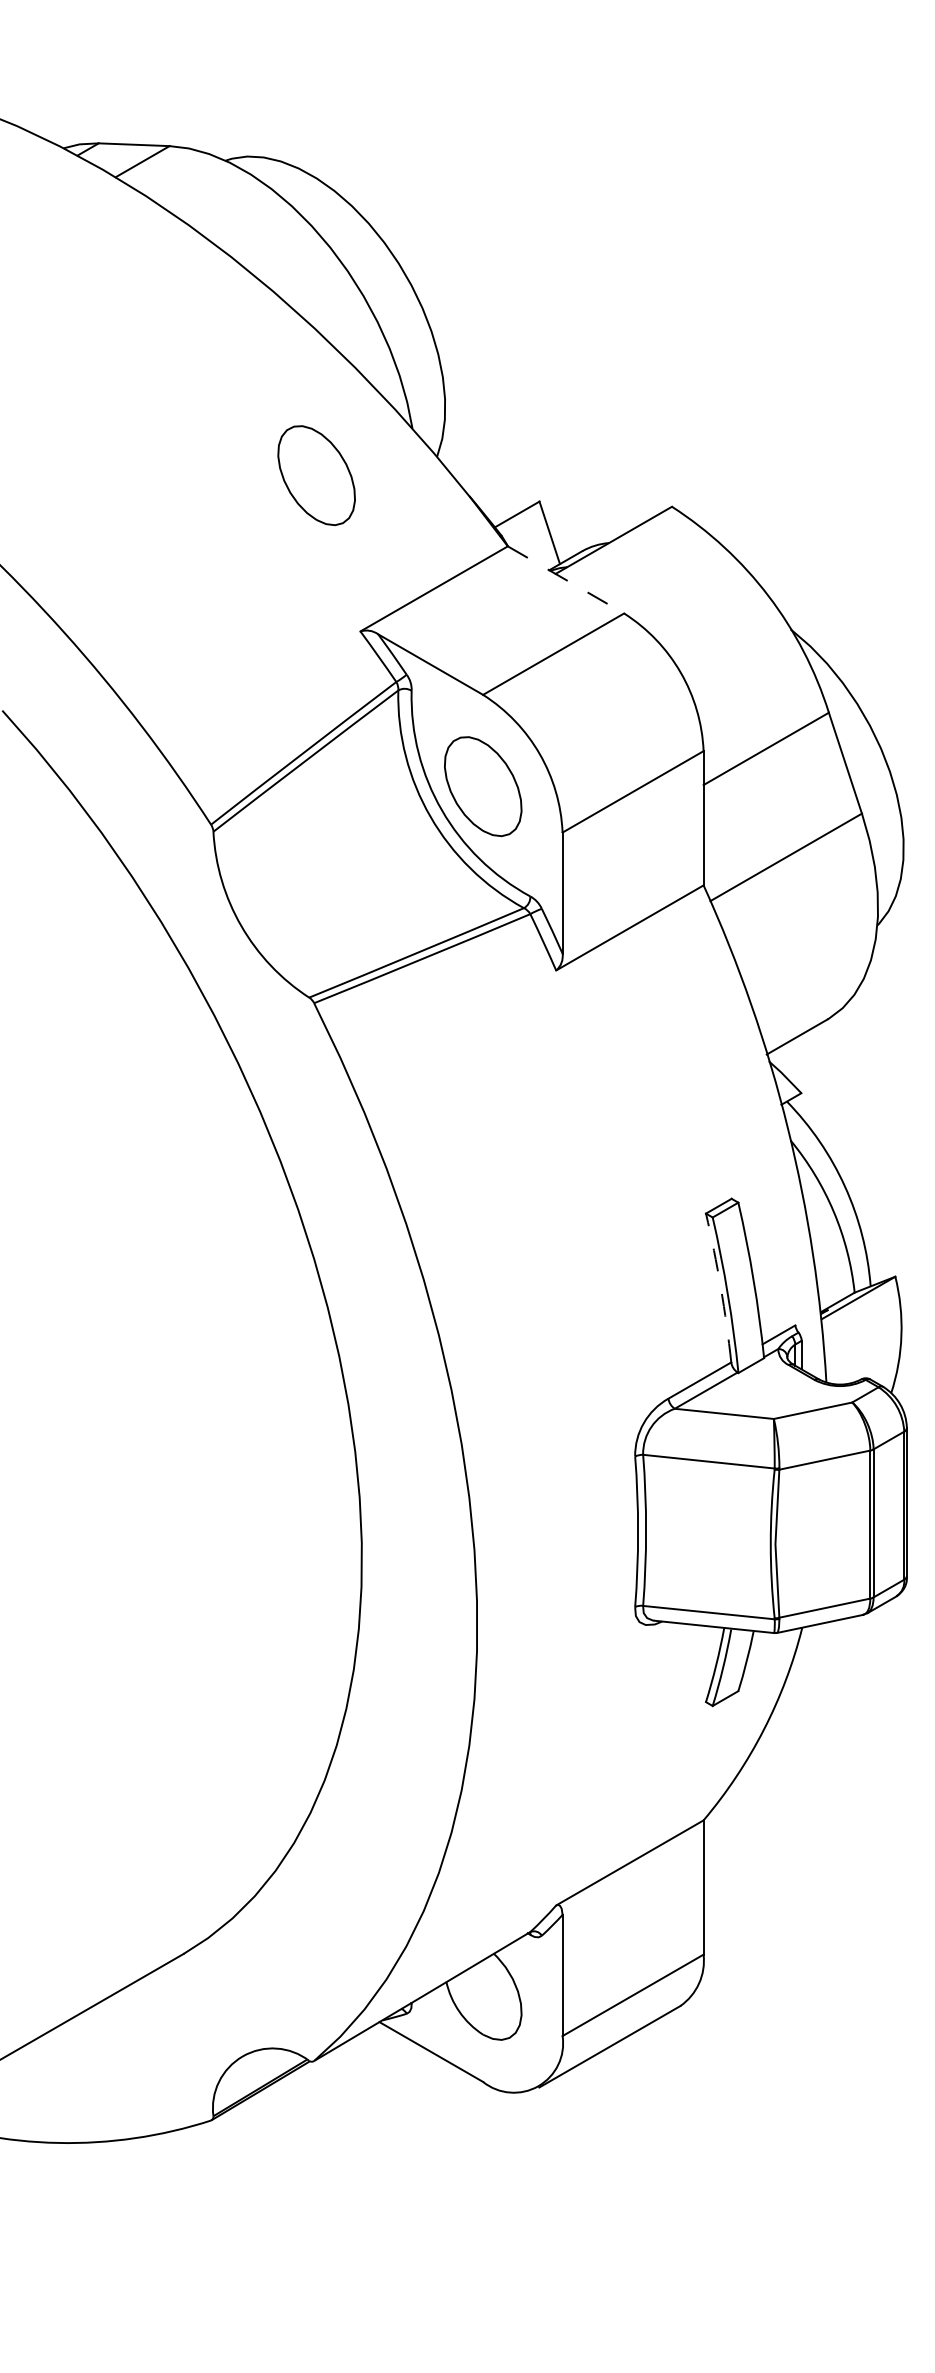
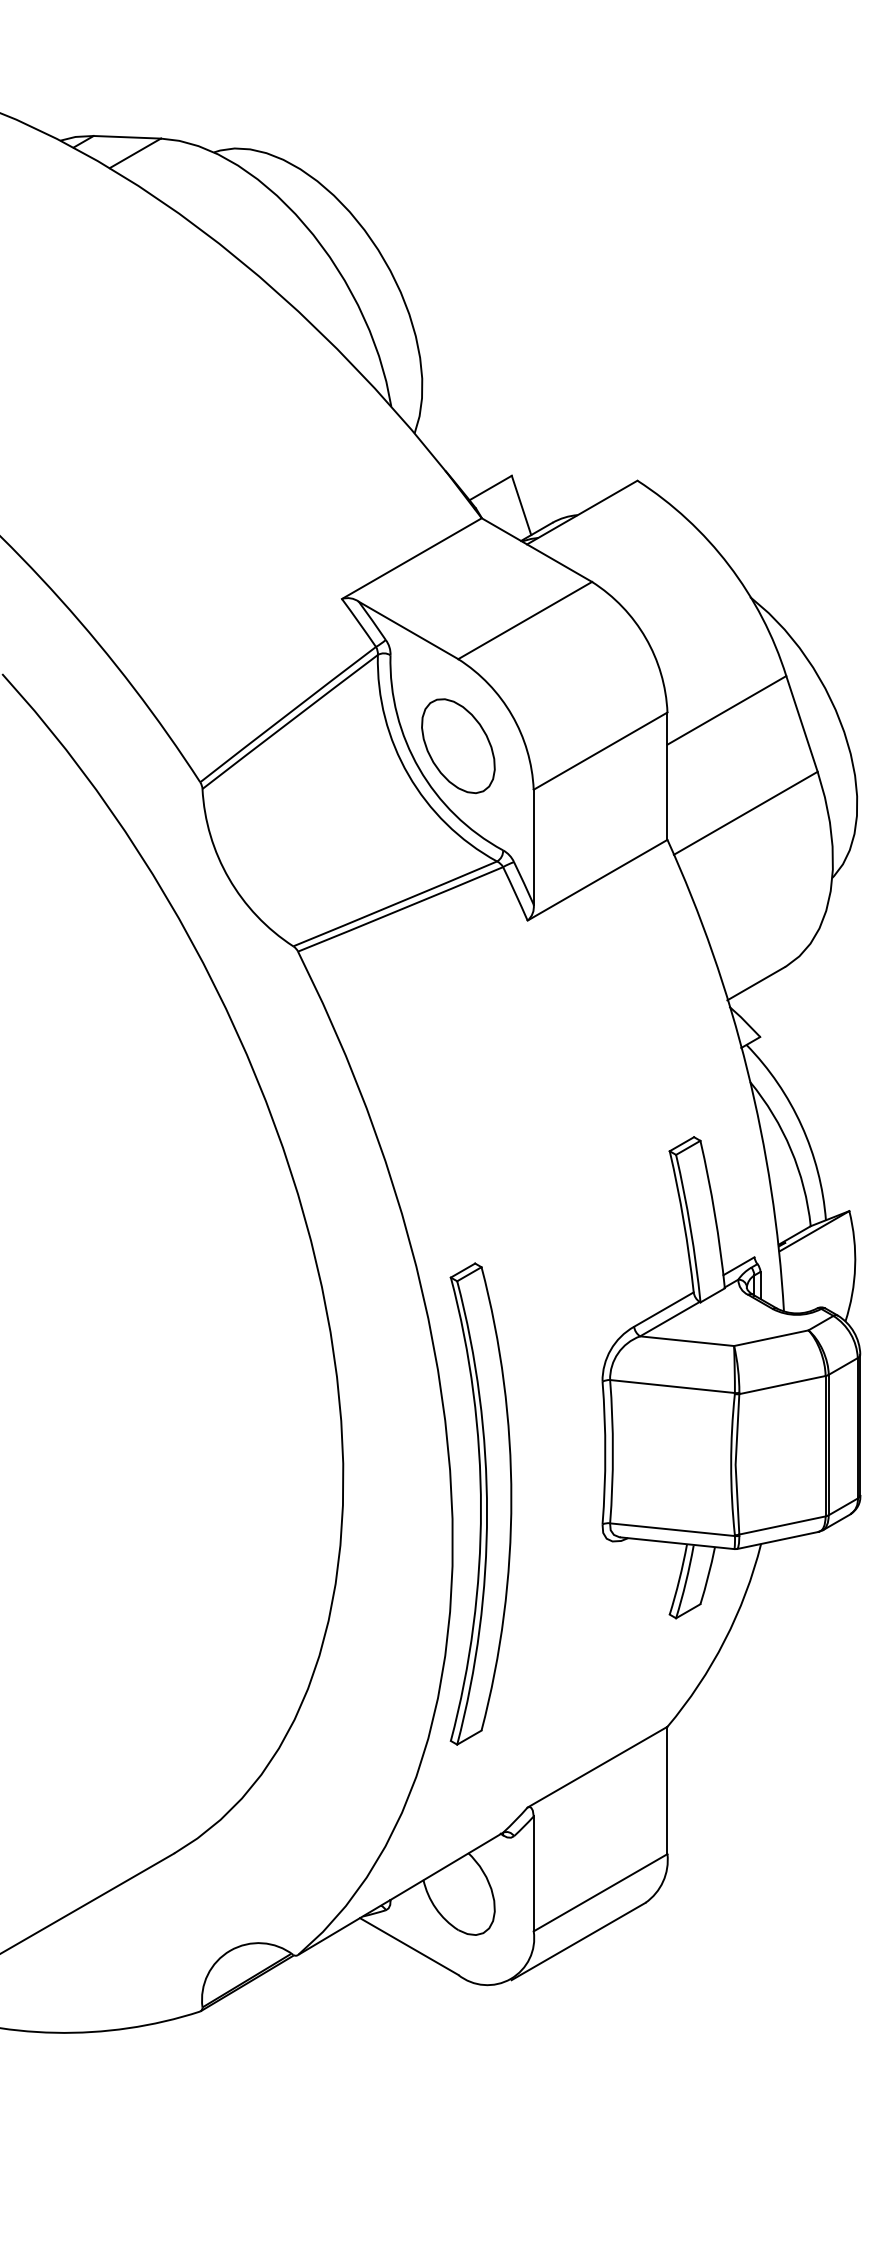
part: (316, 475) -> (300, 451), removed
line: (565, 580) -> (536, 550), dashed -> solid
arc: (720, 1287) -> (683, 1221), dashed -> solid
part: (506, 1584) -> (480, 1503), added

